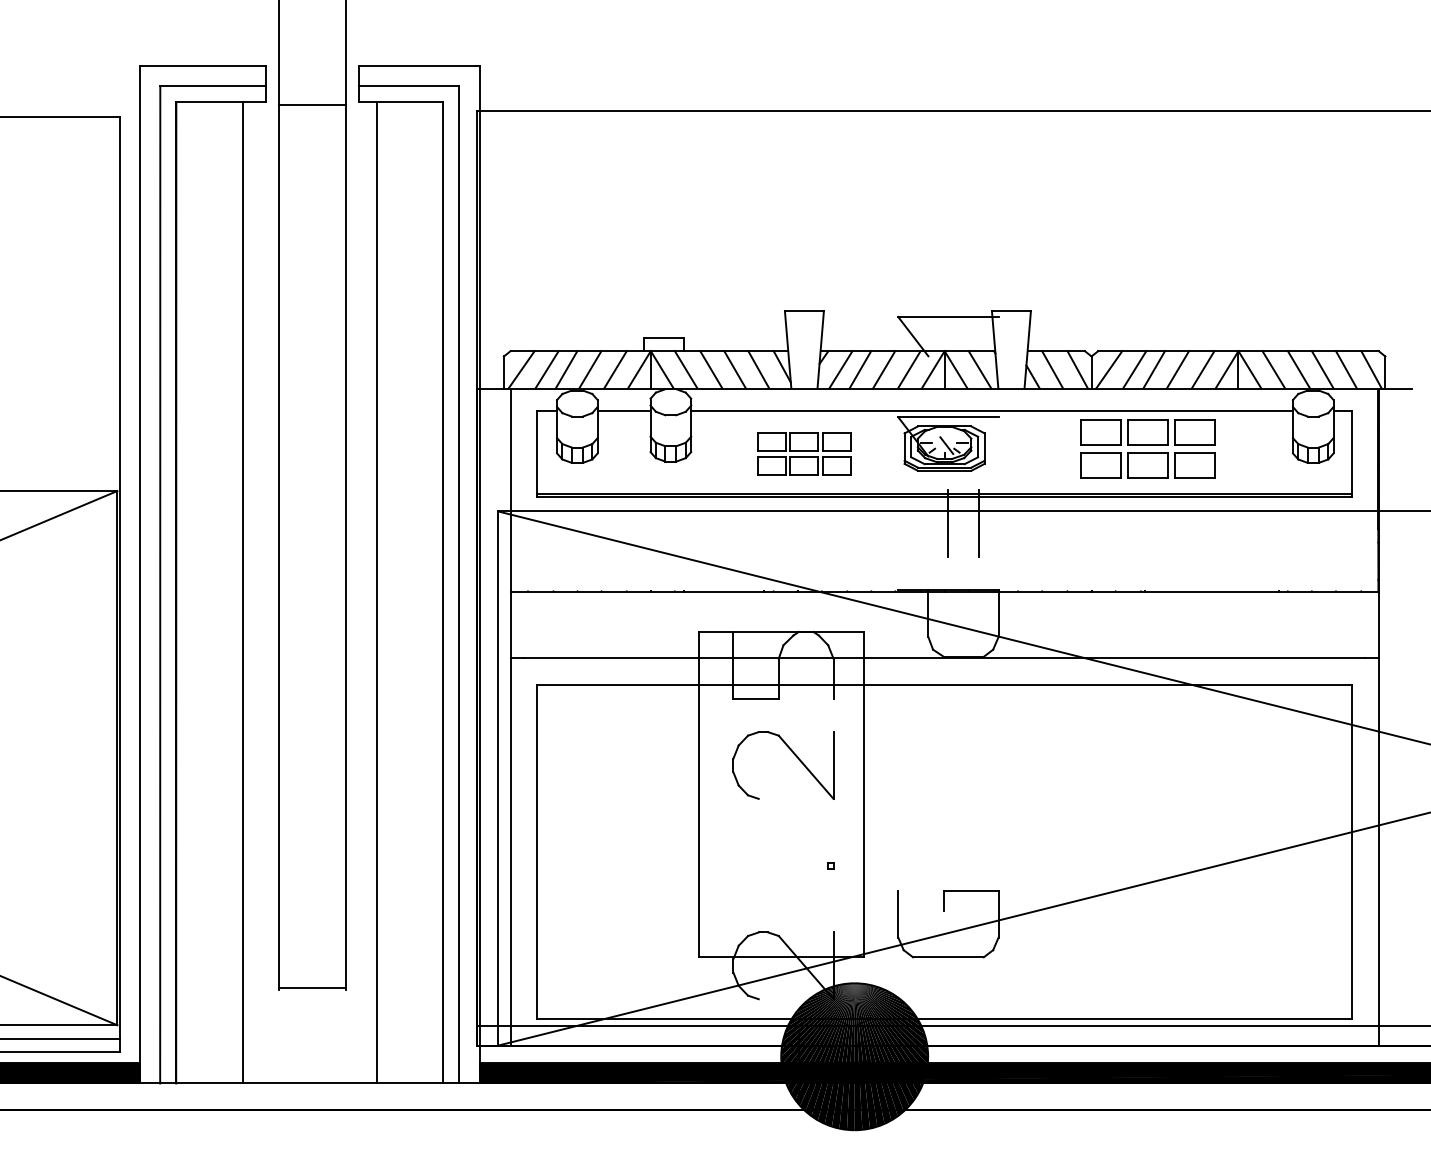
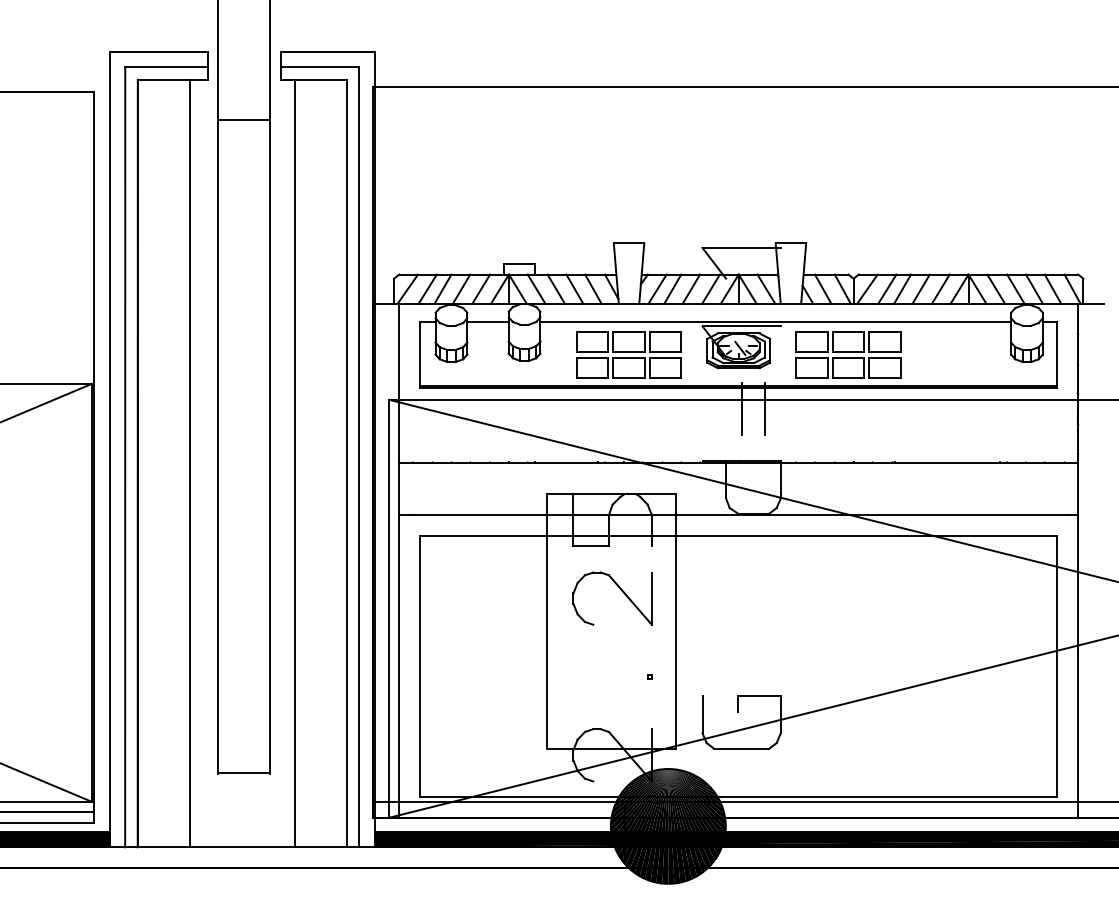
line: (312, 104) -> (244, 119), moved
part: (1147, 448) -> (848, 354), moved
part: (804, 453) -> (629, 354), size x1.43

